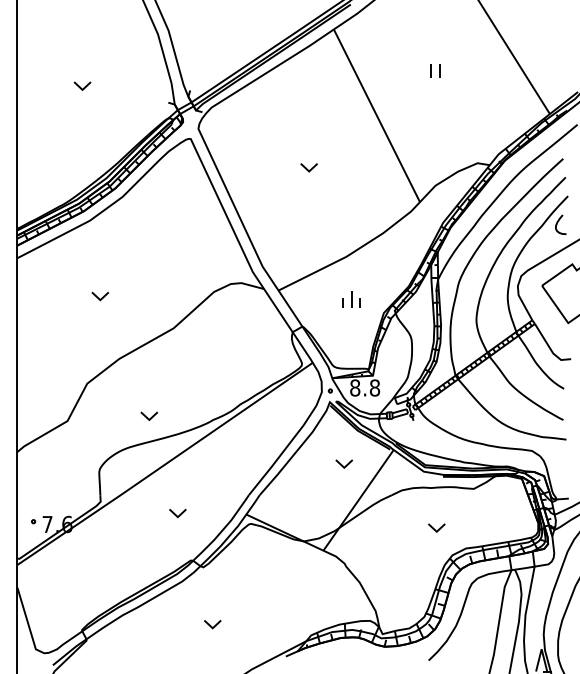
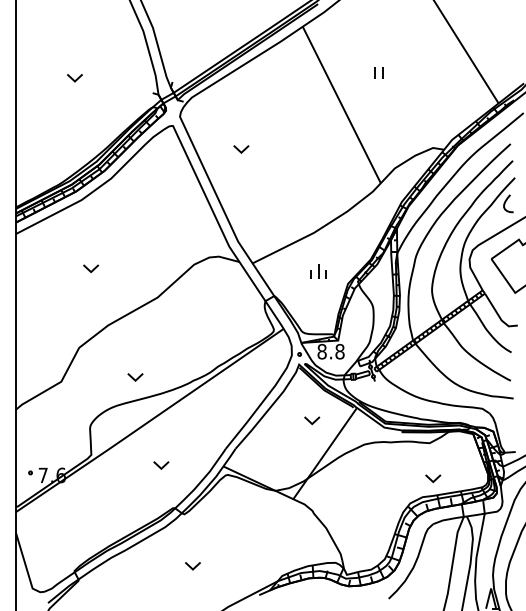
part: (435, 70) -> (378, 72), moved
part: (308, 167) -> (240, 149), moved
part: (436, 527) -> (432, 478), moved

